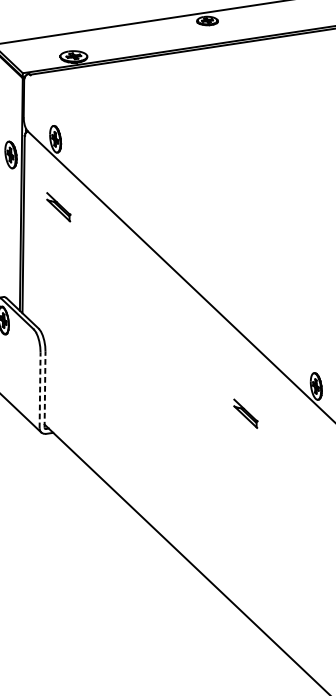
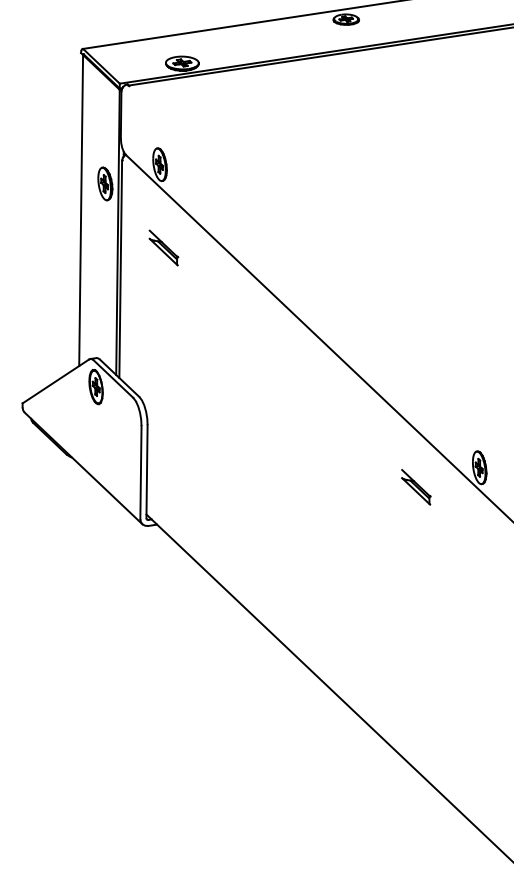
line: (45, 389) -> (147, 471), dashed -> solid
line: (39, 390) -> (140, 472), dashed -> solid
part: (246, 413) -> (416, 487), moved

